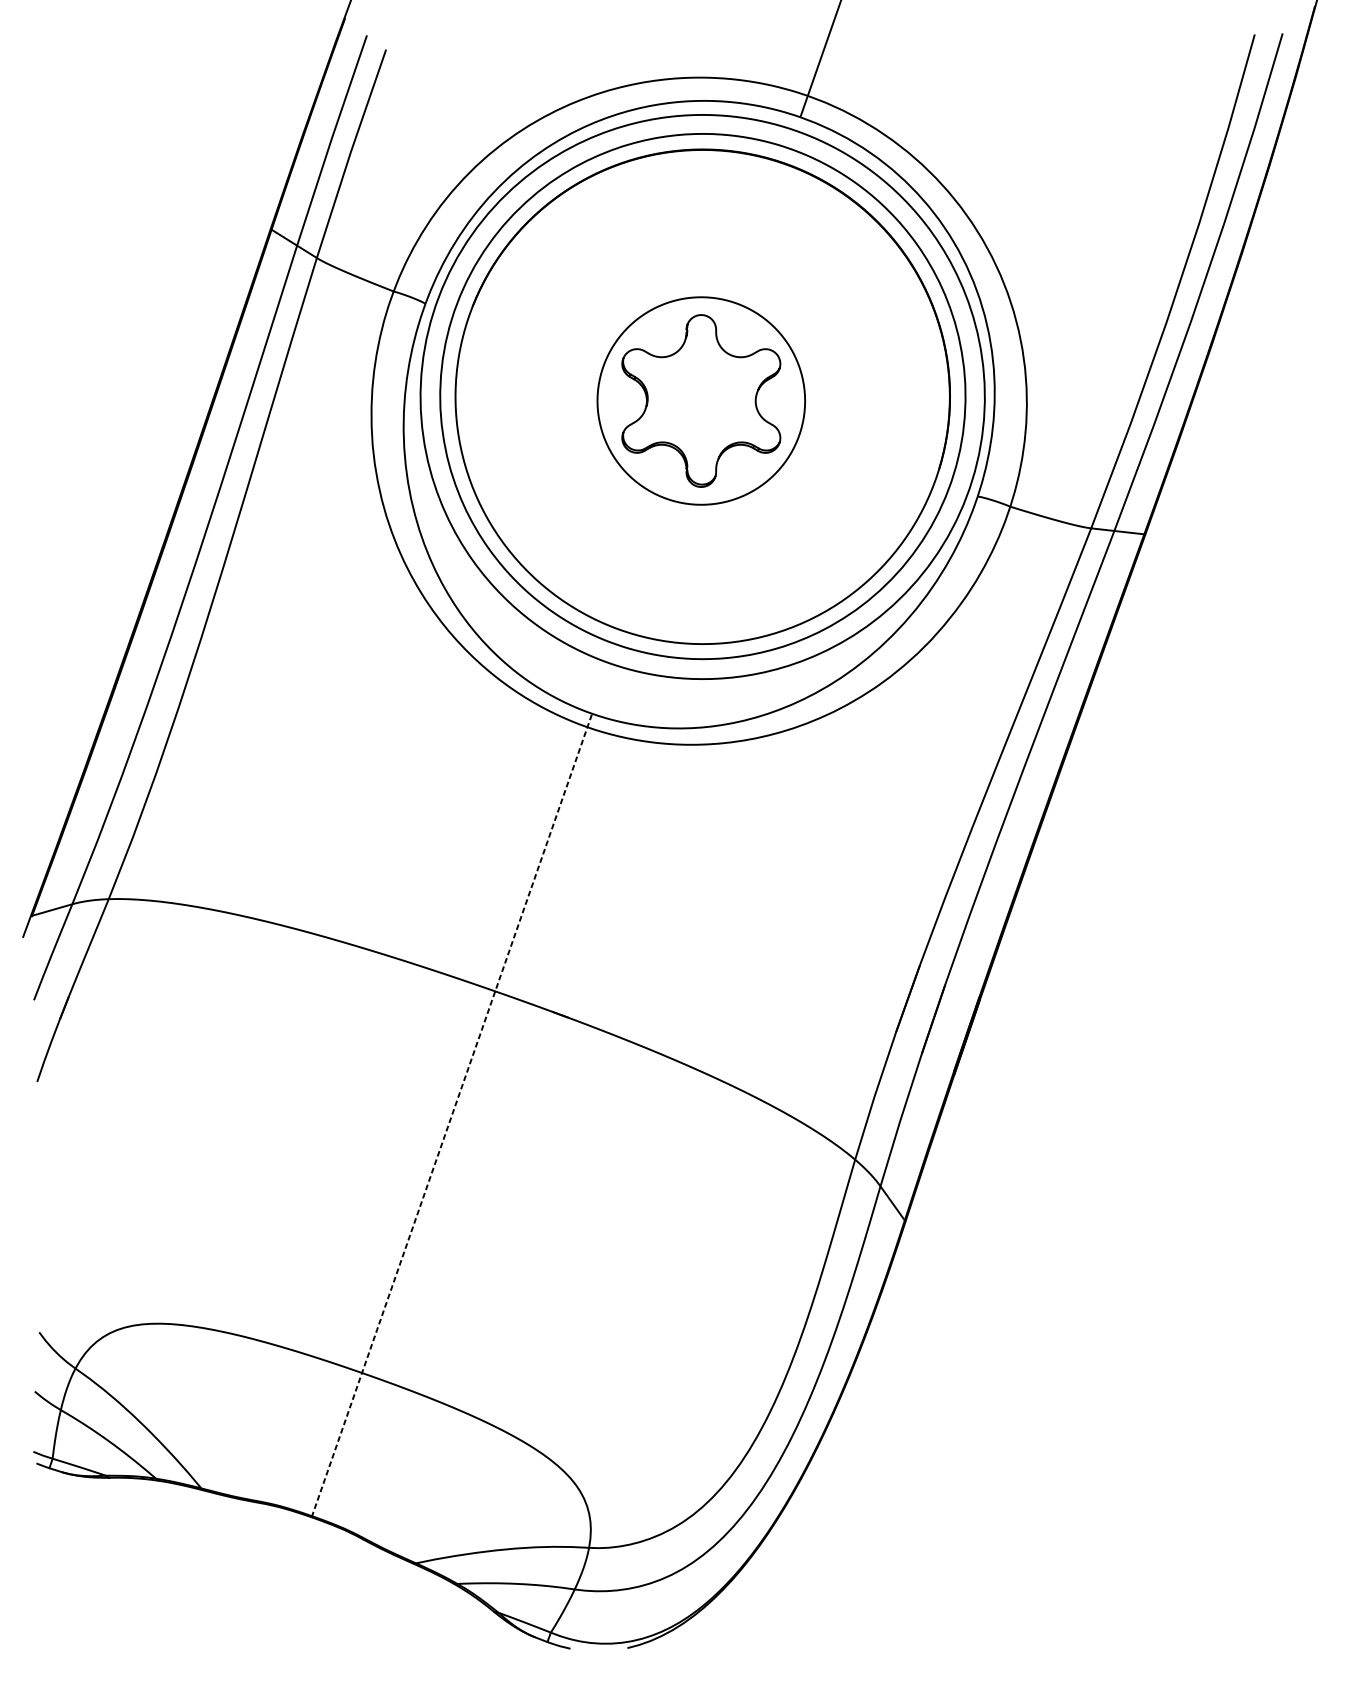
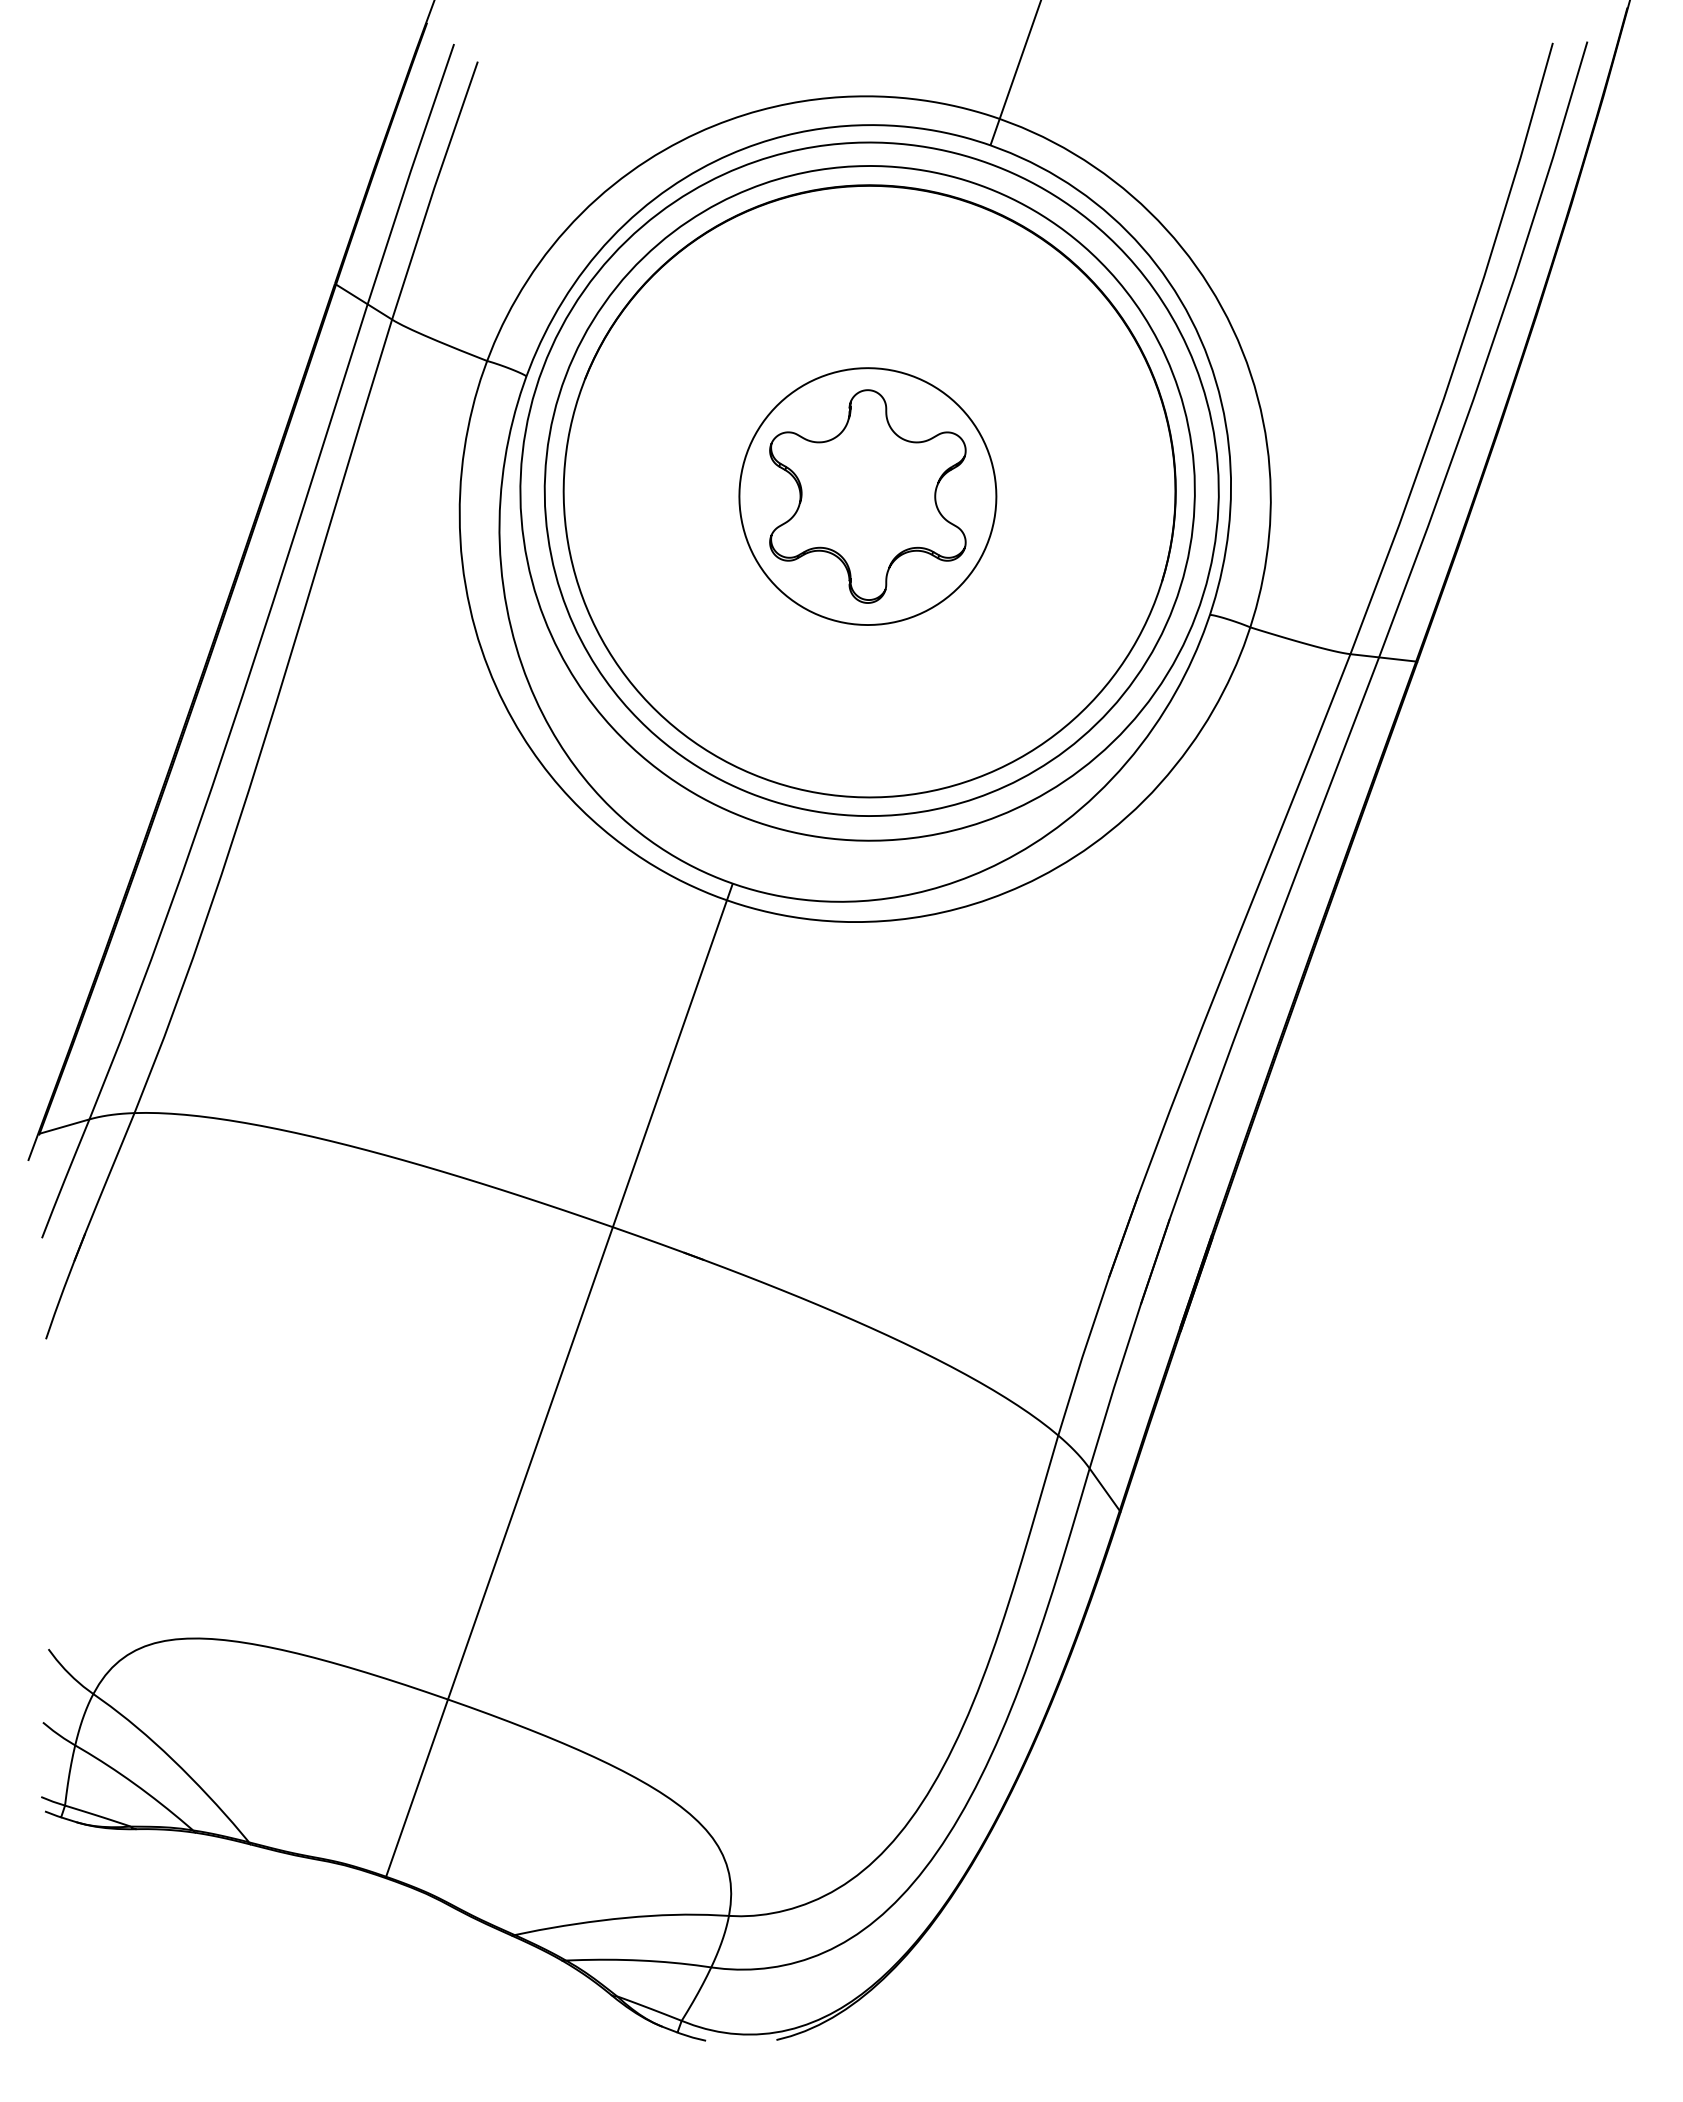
line: (452, 1115) -> (559, 1380), dashed -> solid

